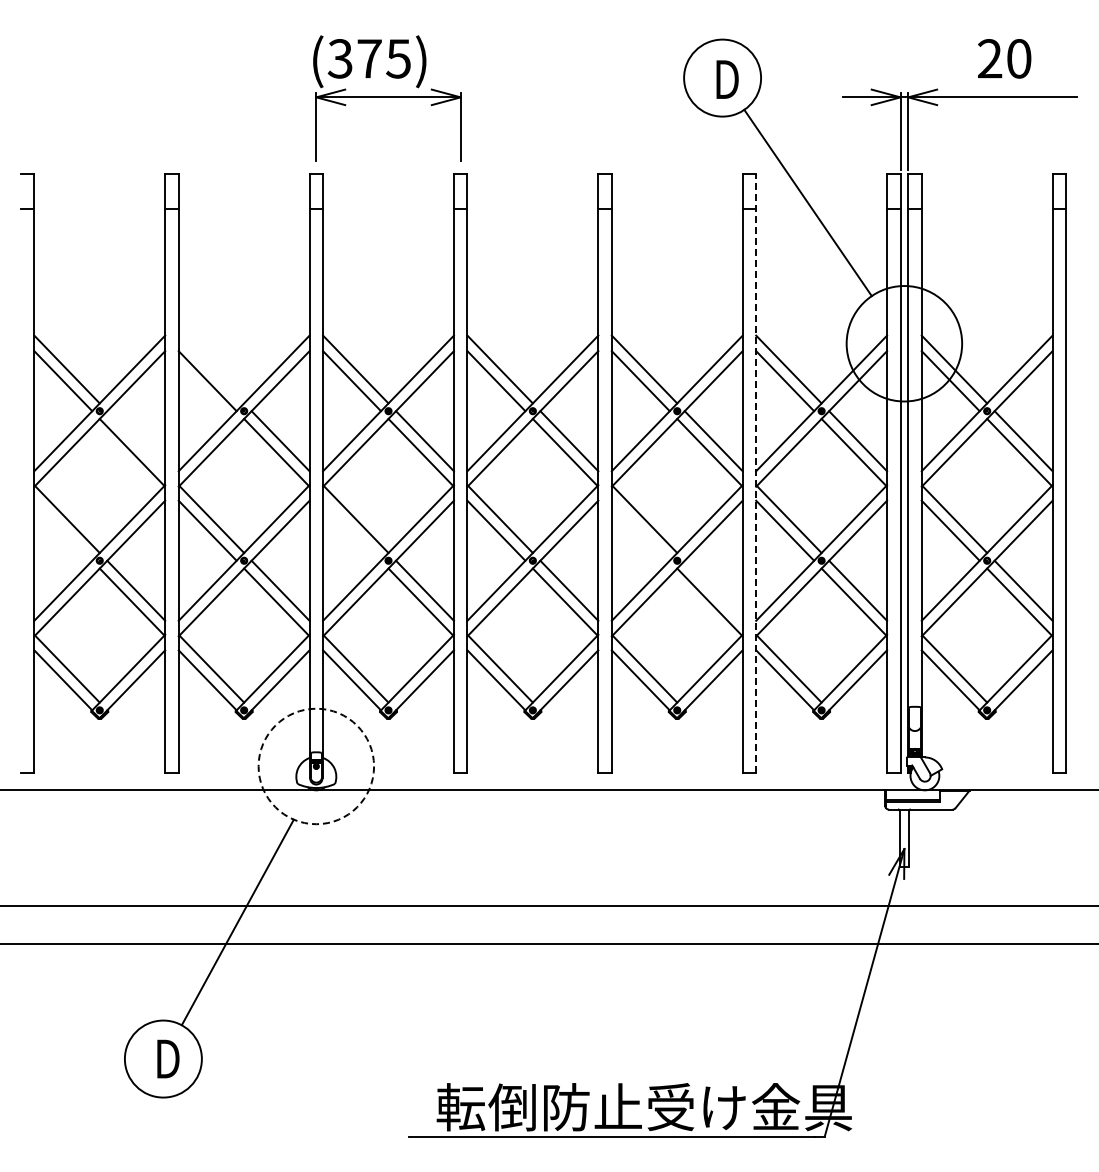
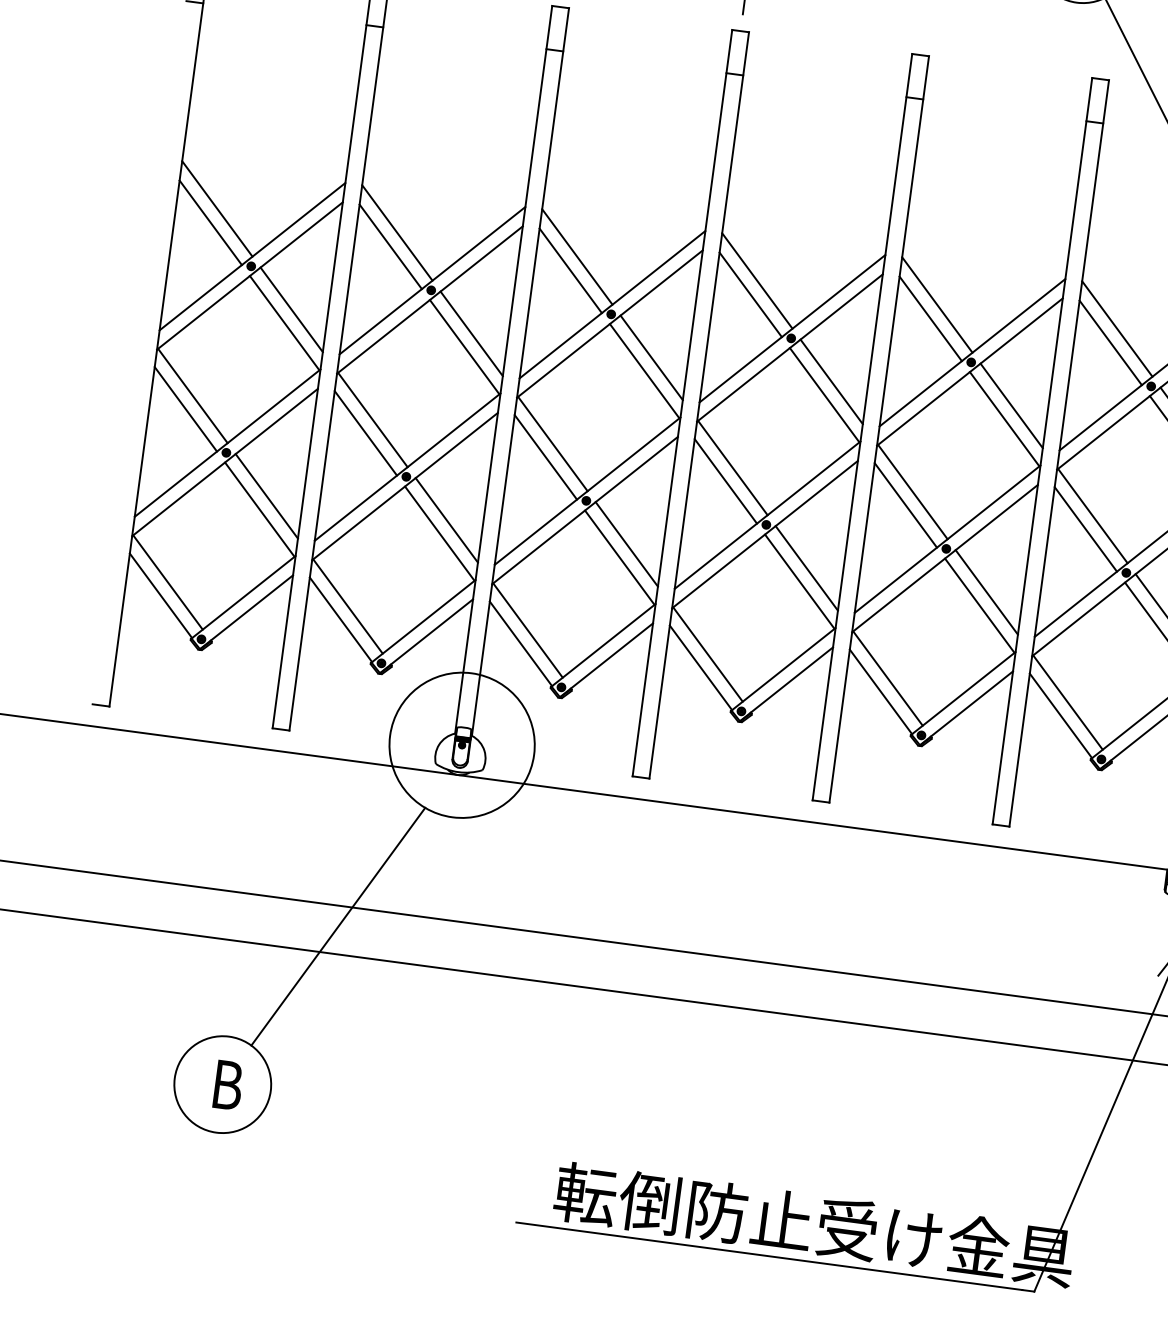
line: (211, 369) -> (397, 232), added
line: (136, 441) -> (291, 310), added
line: (756, 473) -> (1059, 453), dashed -> solid
line: (63, 530) -> (186, 409), added
line: (352, 530) -> (546, 457), added
line: (640, 530) -> (905, 505), added
line: (713, 590) -> (986, 591), added
circle: (316, 766) -> (462, 745), dashed -> solid
text: (170, 1058) -> (231, 1085), D -> B

